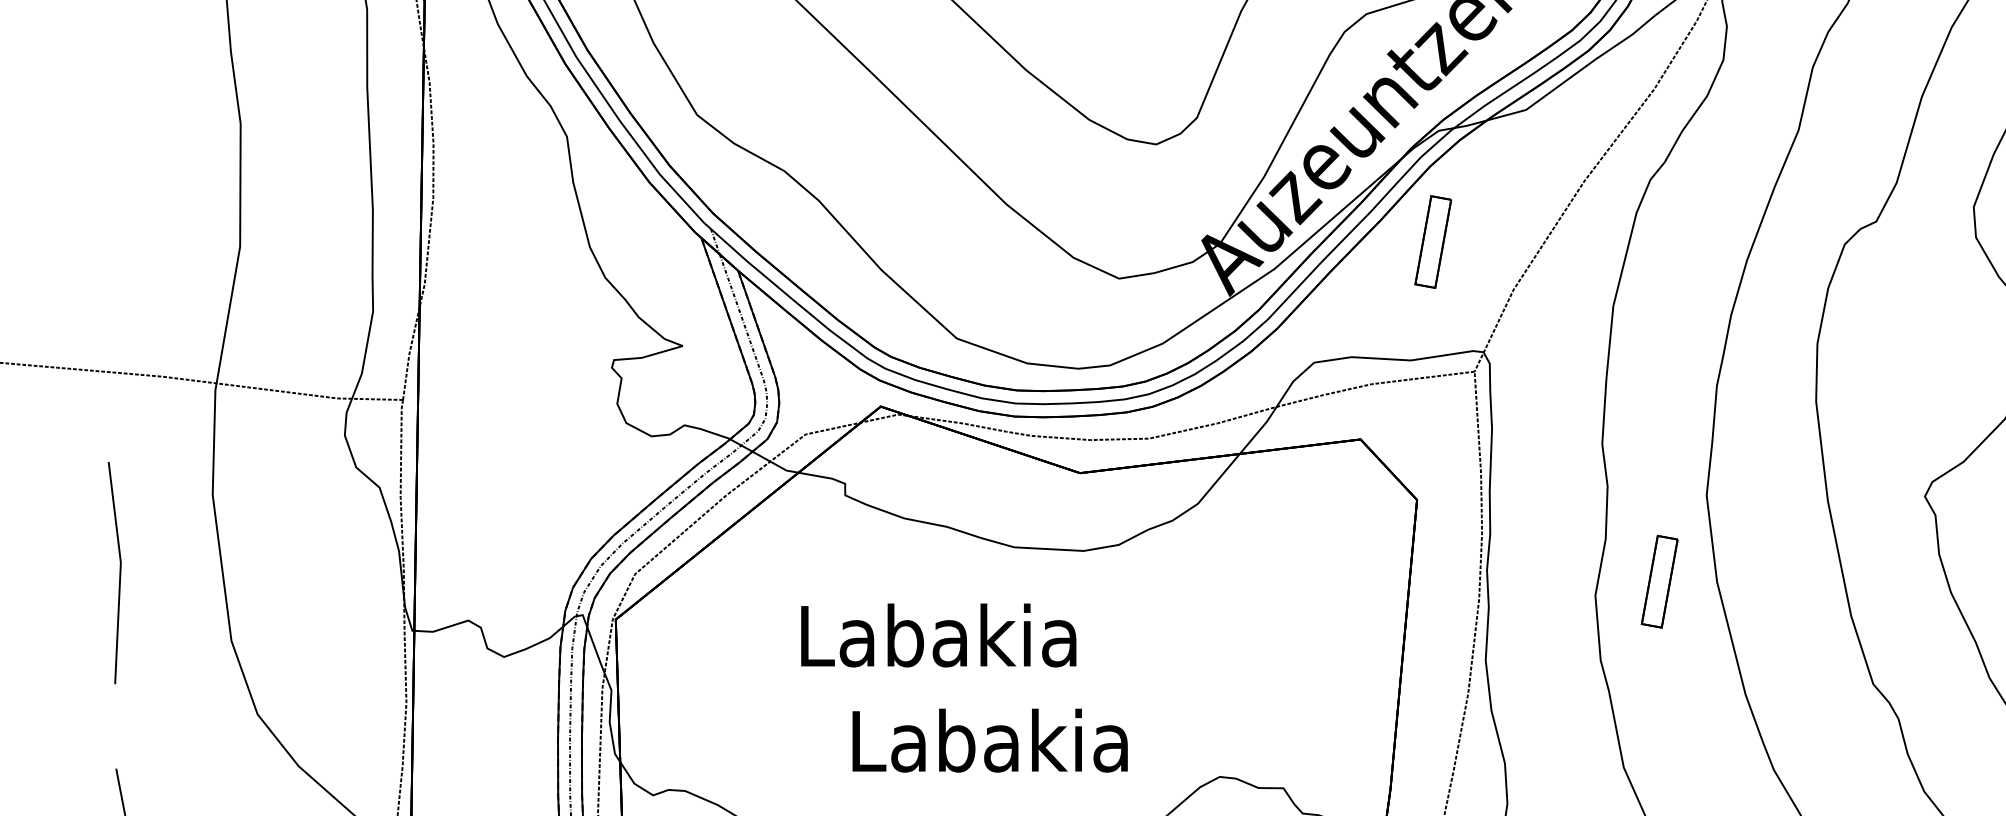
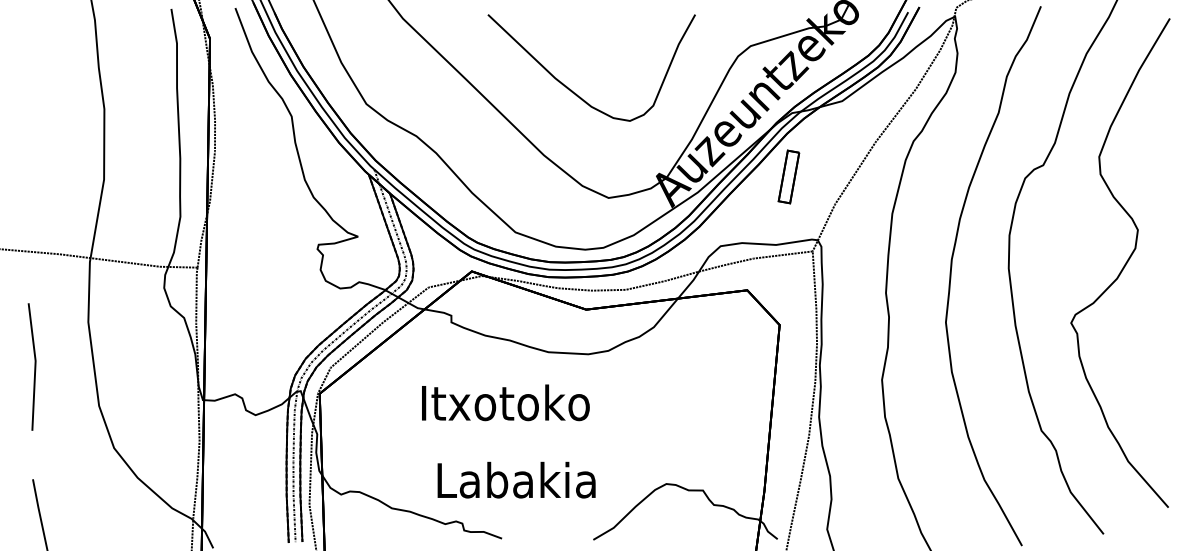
part: (1658, 580) -> (918, 371), removed
text: (939, 634) -> (505, 402), Labakia -> Itxotoko
text: (989, 739) -> (516, 479), moved

